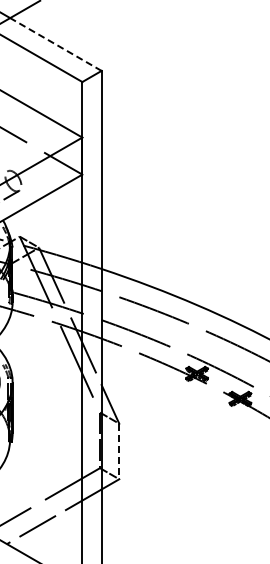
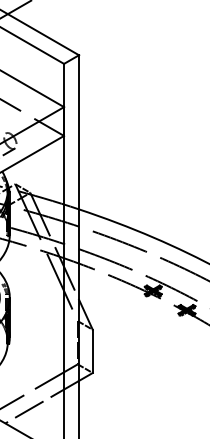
line: (55, 44) -> (43, 34), dashed -> solid
line: (119, 451) -> (92, 351), dashed -> solid

